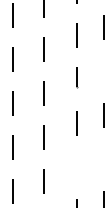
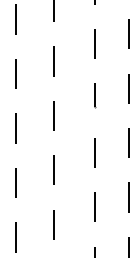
line: (103, 71) -> (128, 88), added
line: (103, 159) -> (128, 197), added
line: (76, 167) -> (95, 207), added

